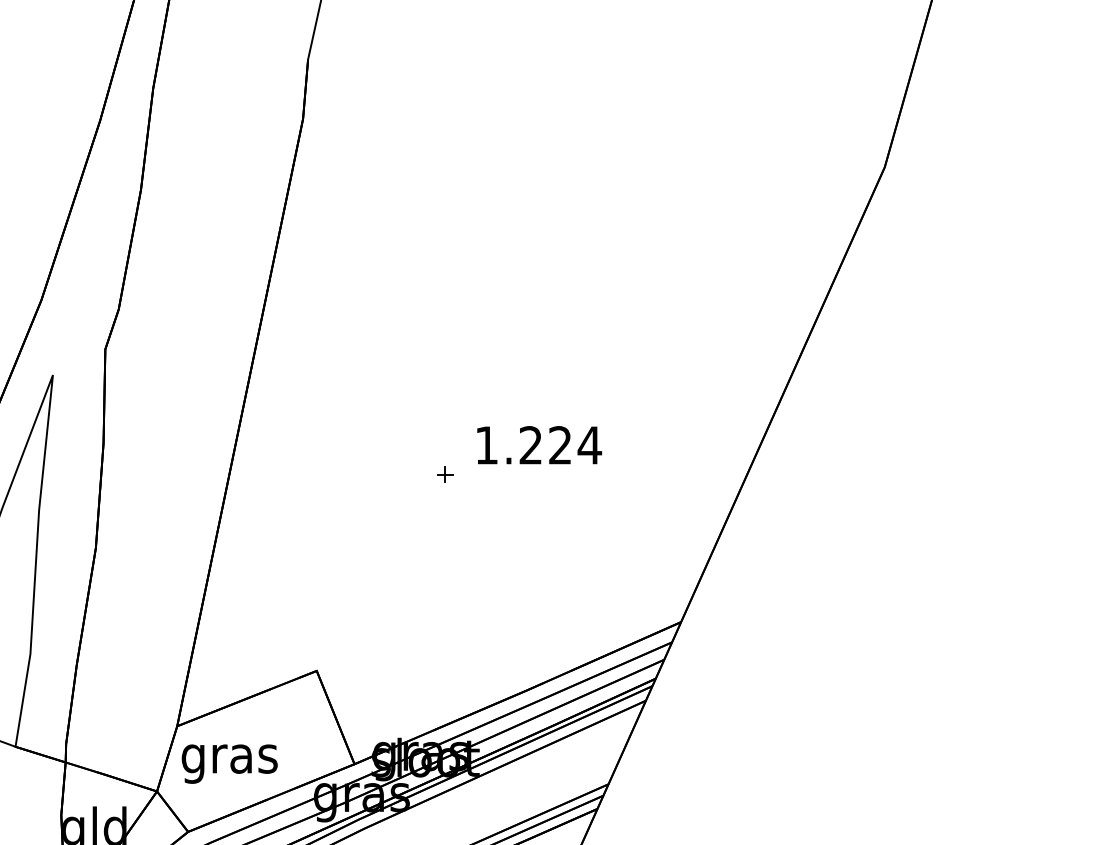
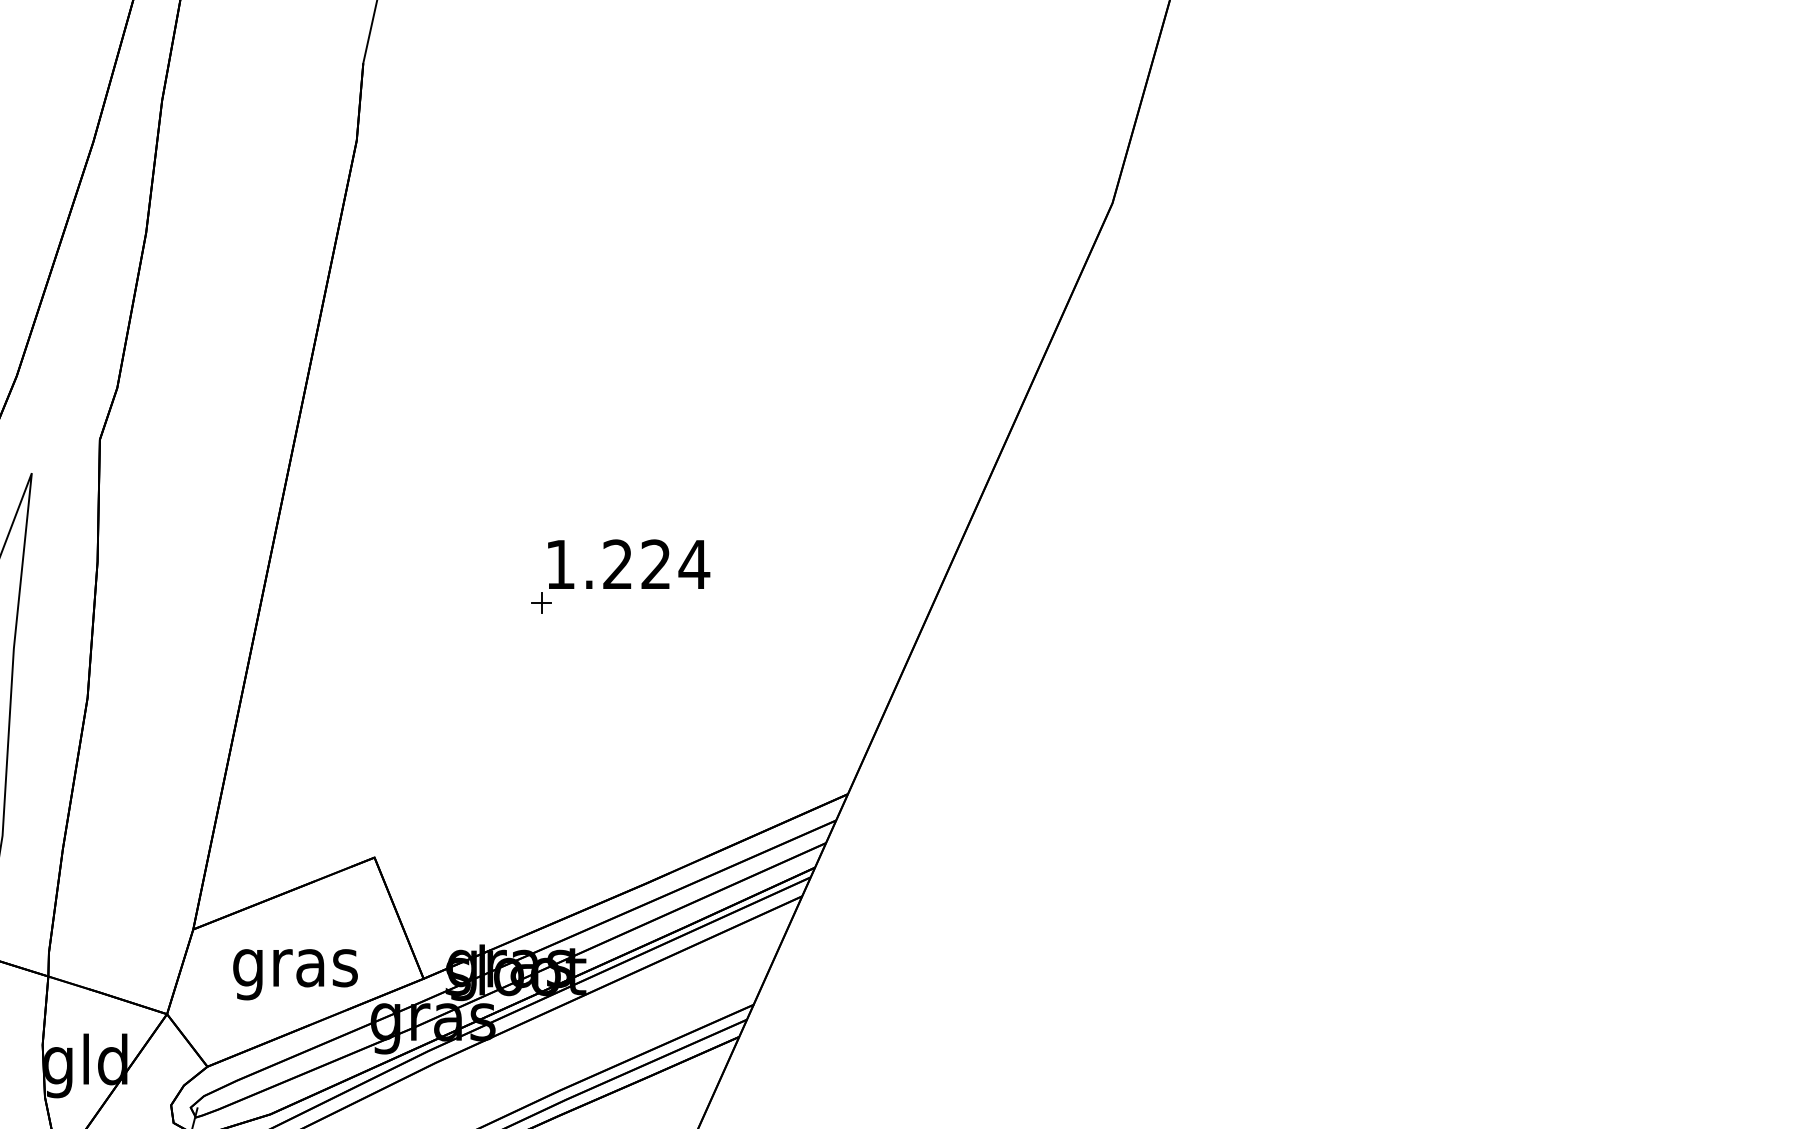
text: (539, 444) -> (629, 563), moved
text: (229, 763) -> (295, 974), moved

